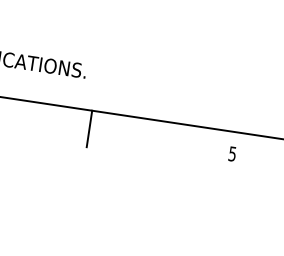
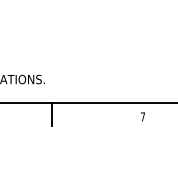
text: (231, 153) -> (142, 116), 5 -> 7

